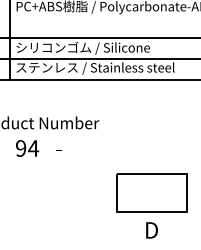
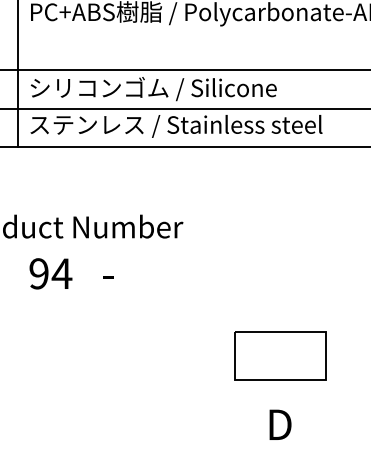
part: (151, 192) -> (279, 354), size x0.7

